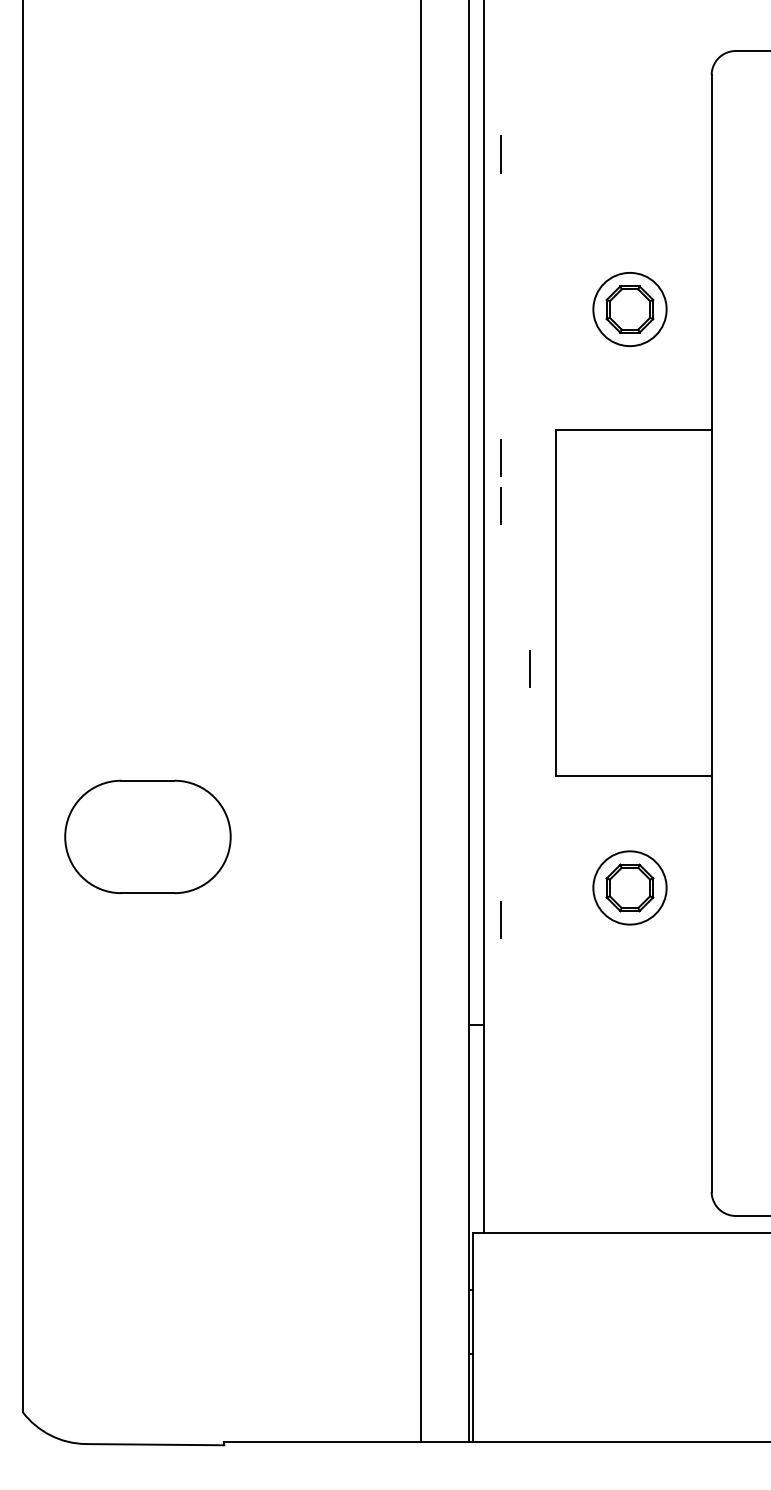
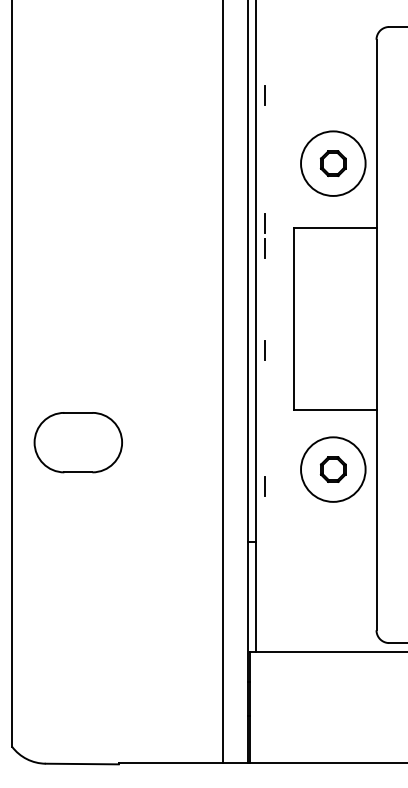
line: (499, 154) -> (264, 95), moved
circle: (630, 309) -> (333, 163), size x1.67
line: (499, 477) -> (264, 233), moved
line: (528, 668) -> (264, 350), moved
circle: (630, 887) -> (333, 469), size x1.67

